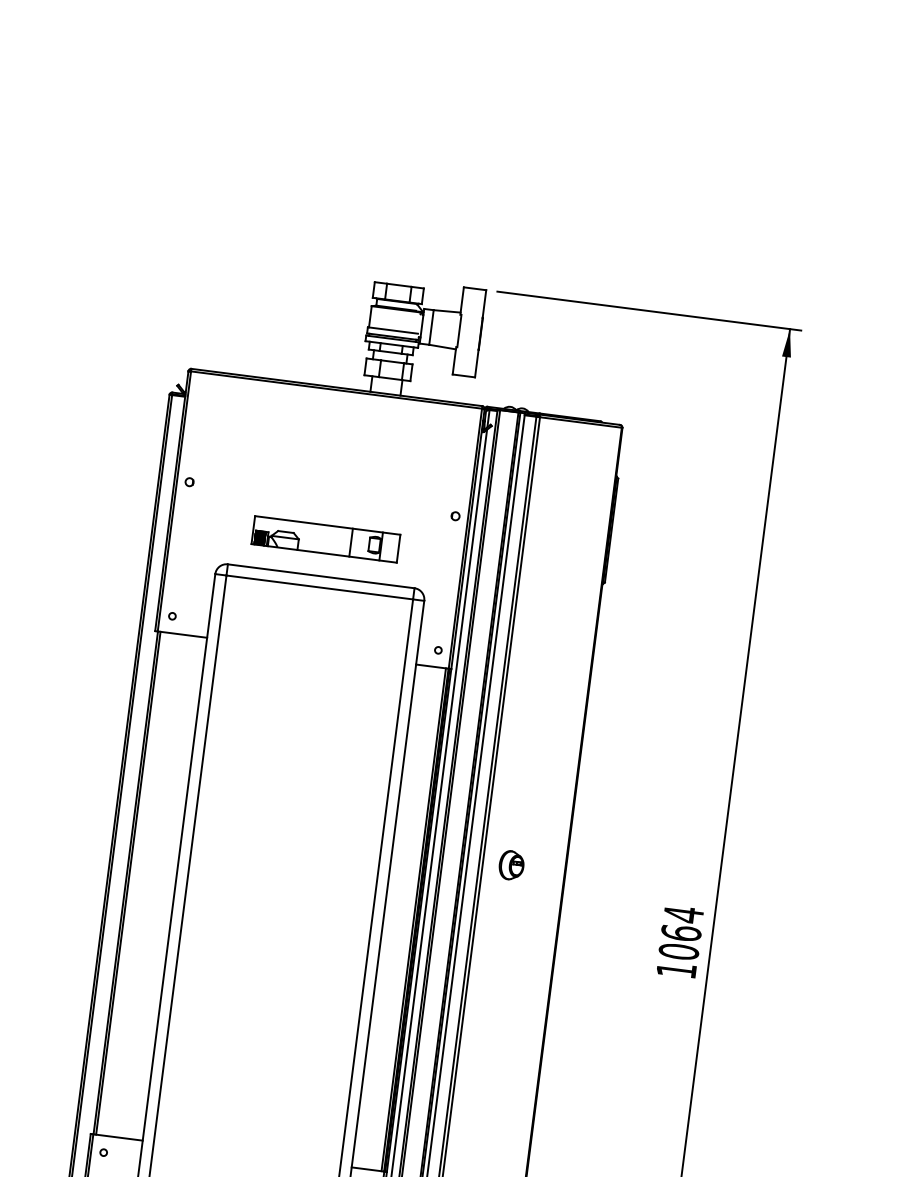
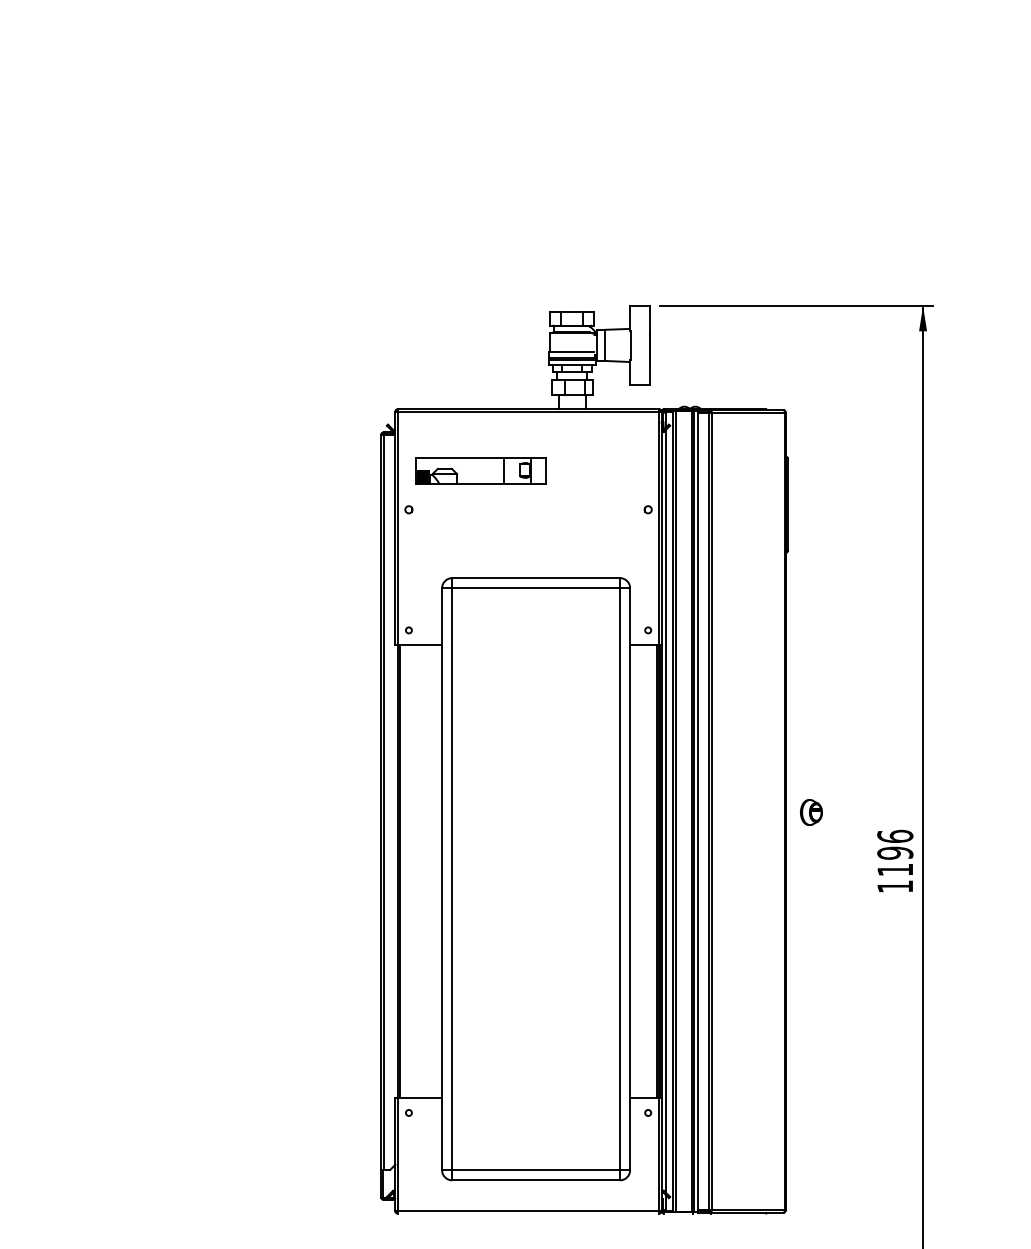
part: (325, 538) -> (480, 470), moved
part: (511, 865) -> (811, 812), moved
text: (681, 932) -> (895, 852), 1064 -> 1196

